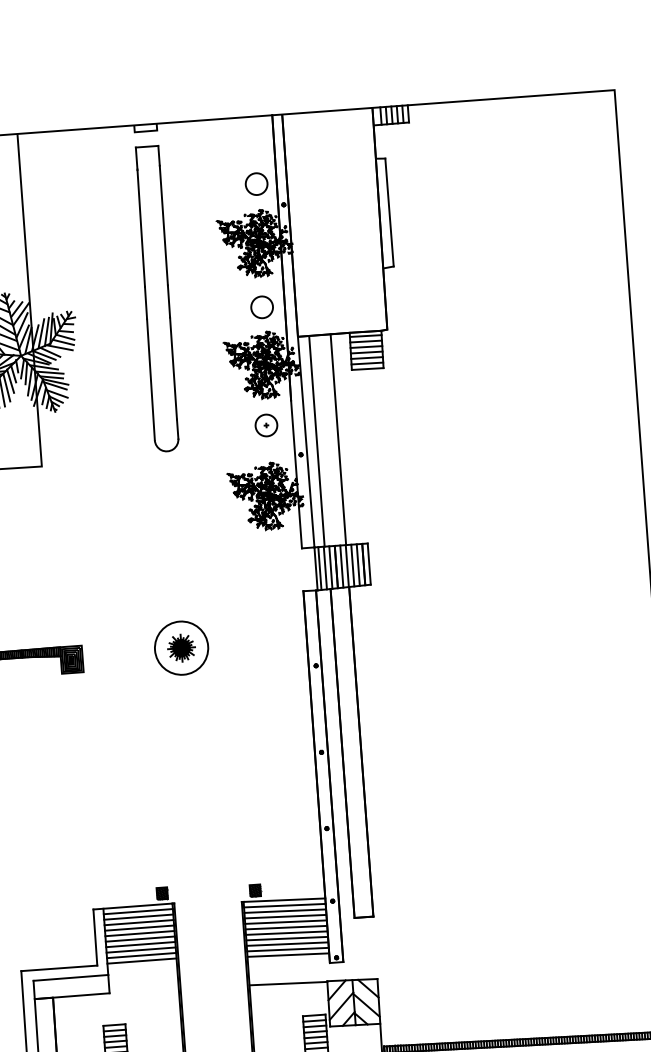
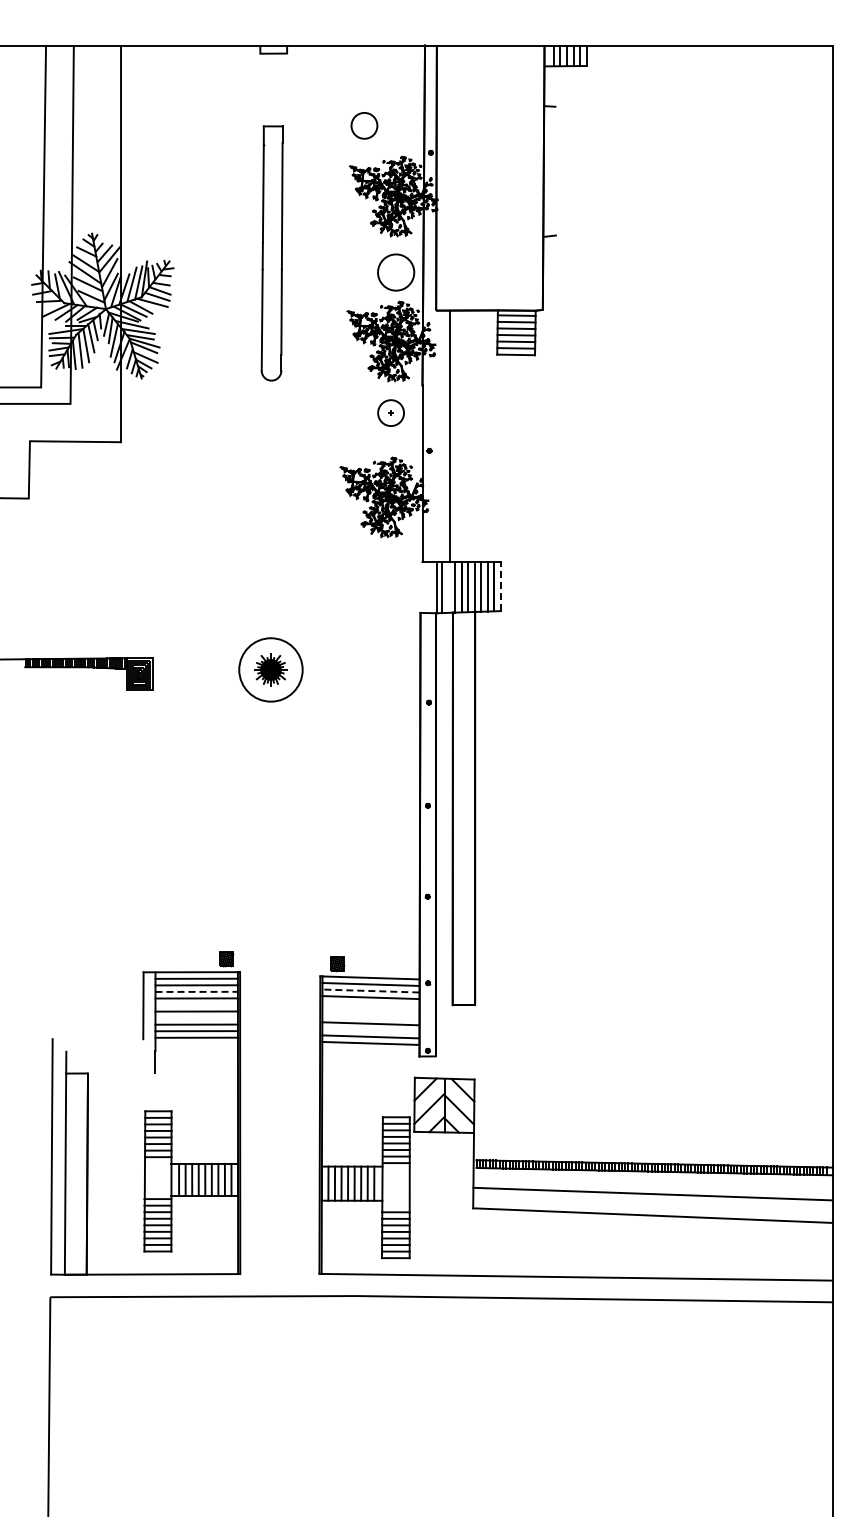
circle: (256, 183) -> (364, 125), moved
line: (389, 212) -> (555, 170), removed
part: (156, 299) -> (271, 253), size x0.7
circle: (262, 307) -> (396, 272), size x1.4
line: (338, 439) -> (475, 435), removed
line: (305, 441) -> (436, 435), removed
line: (368, 564) -> (500, 586), solid -> dashed
line: (325, 567) -> (448, 586), removed
line: (284, 911) -> (370, 991), solid -> dashed
line: (285, 921) -> (370, 1003), removed
line: (139, 922) -> (197, 991), solid -> dashed
line: (285, 927) -> (370, 1010), removed
line: (286, 932) -> (370, 1016), removed
line: (139, 933) -> (196, 1004), removed
line: (287, 943) -> (370, 1029), removed
line: (140, 944) -> (196, 1018), removed
line: (58, 968) -> (97, 1039), removed
line: (70, 977) -> (110, 1051), removed
line: (288, 982) -> (368, 1076), removed
line: (71, 996) -> (110, 1073), removed

